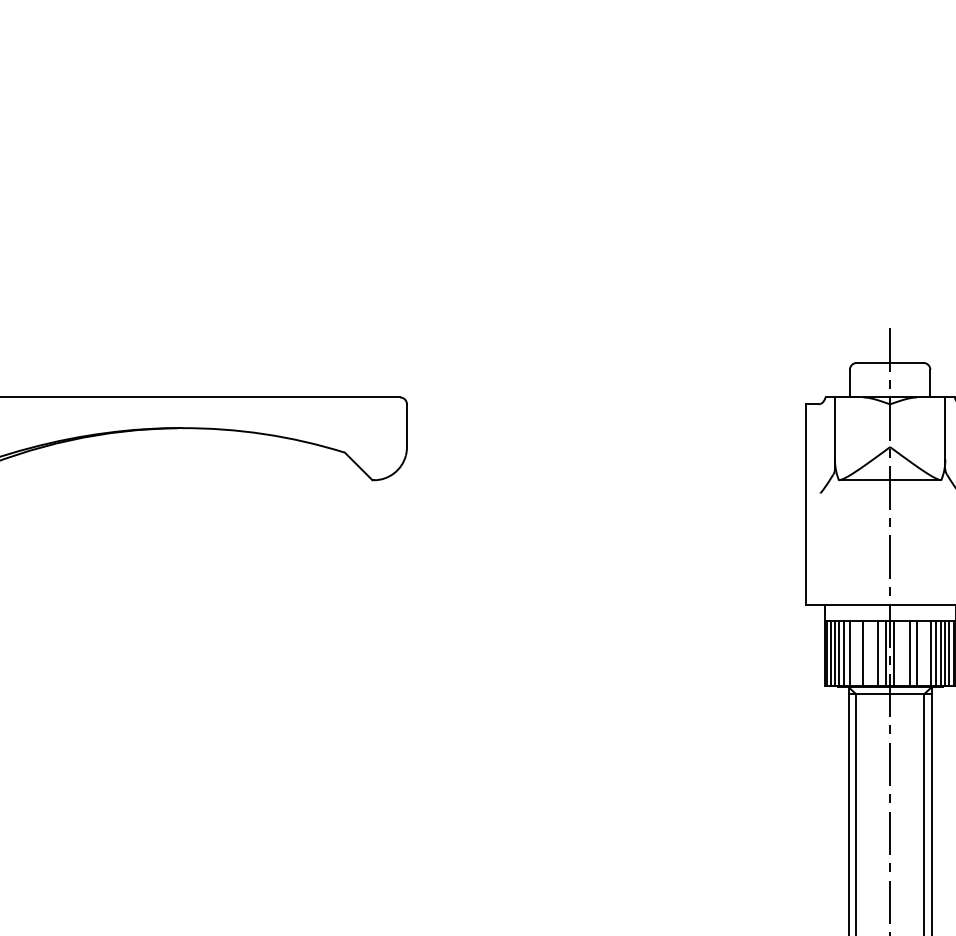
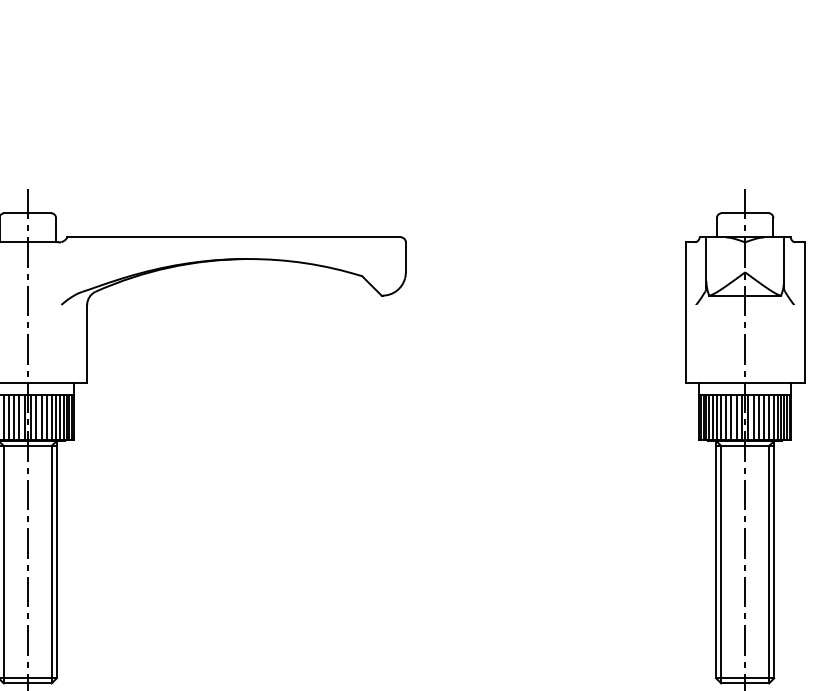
line: (856, 653) -> (721, 417), added
line: (870, 653) -> (731, 417), added
line: (901, 653) -> (753, 417), added
line: (924, 653) -> (769, 417), added

